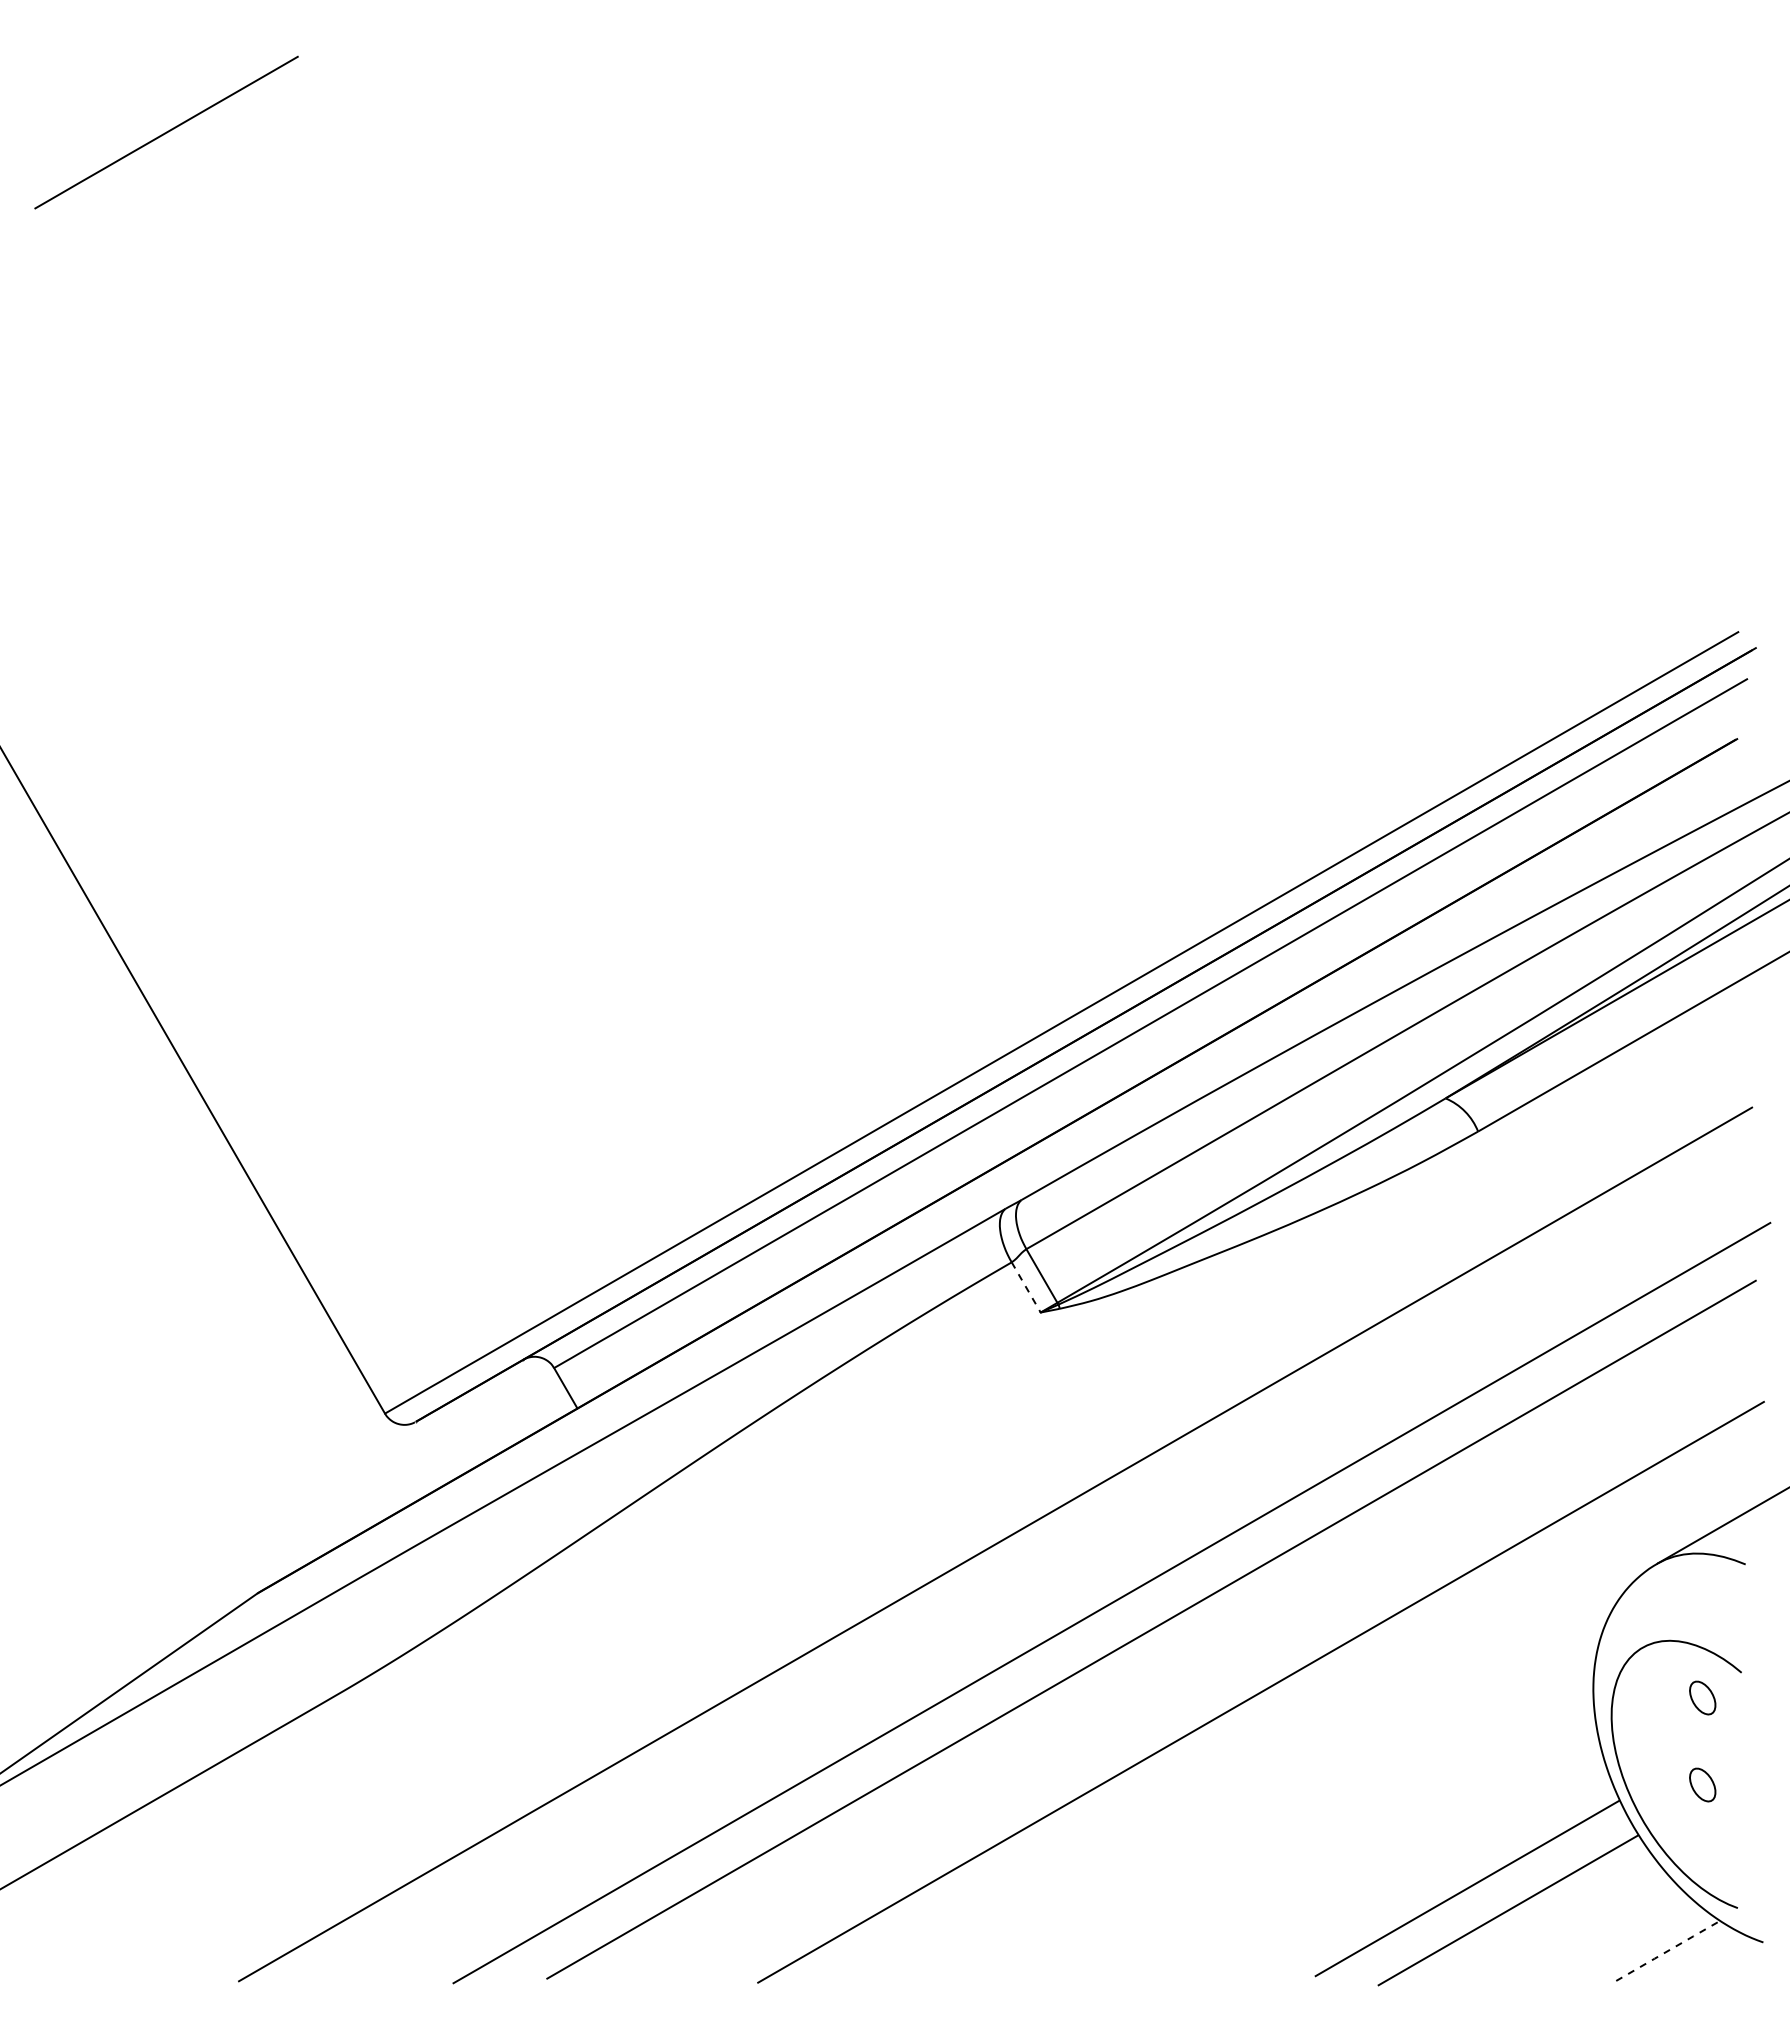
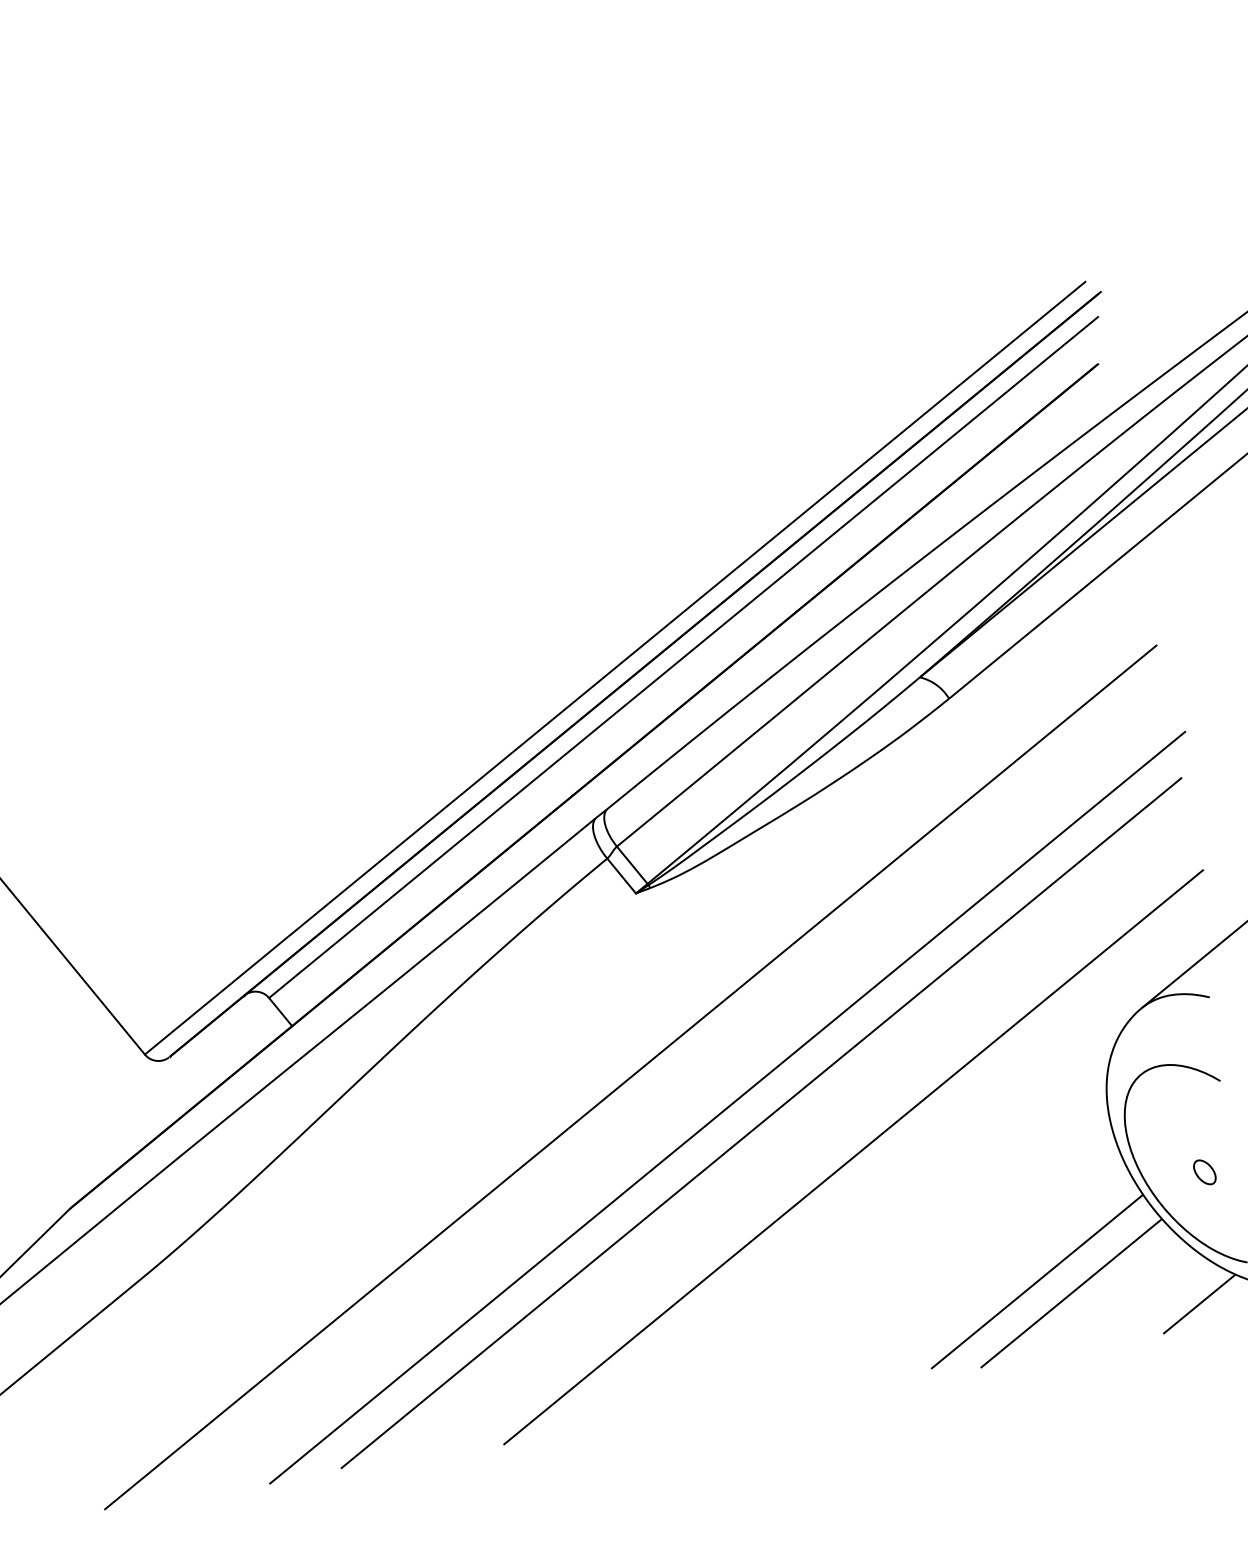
line: (1026, 1287) -> (621, 876), dashed -> solid
part: (1702, 1697) -> (1193, 1105), removed
line: (1668, 1950) -> (1199, 1303), dashed -> solid

